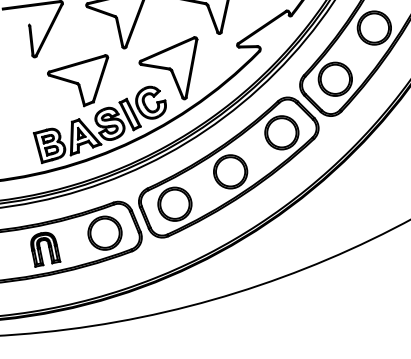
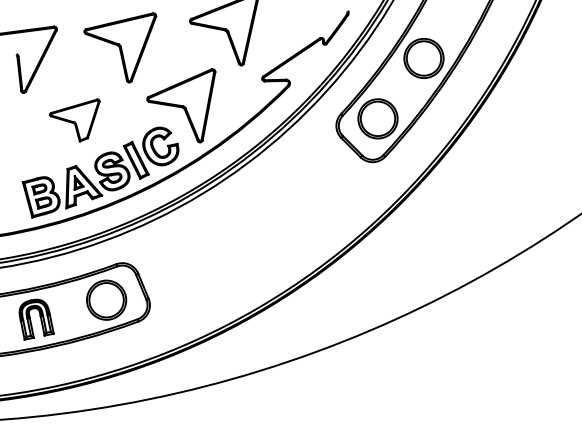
part: (77, 80) -> (74, 120), size x0.7
part: (228, 167) -> (252, 222), removed

